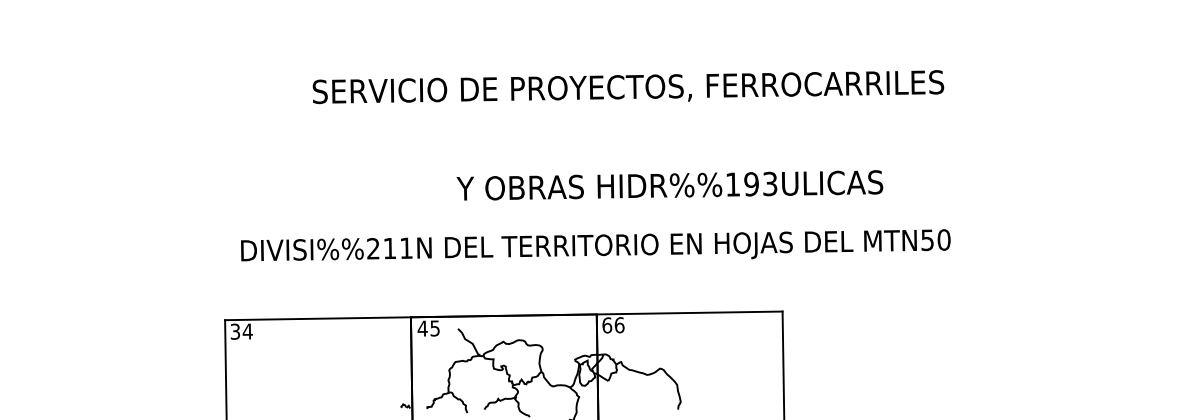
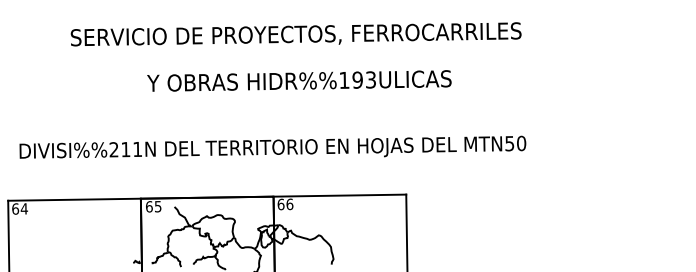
text: (669, 185) -> (299, 81), moved
text: (422, 328) -> (149, 206), 45 -> 65
text: (235, 331) -> (15, 208), 34 -> 64

